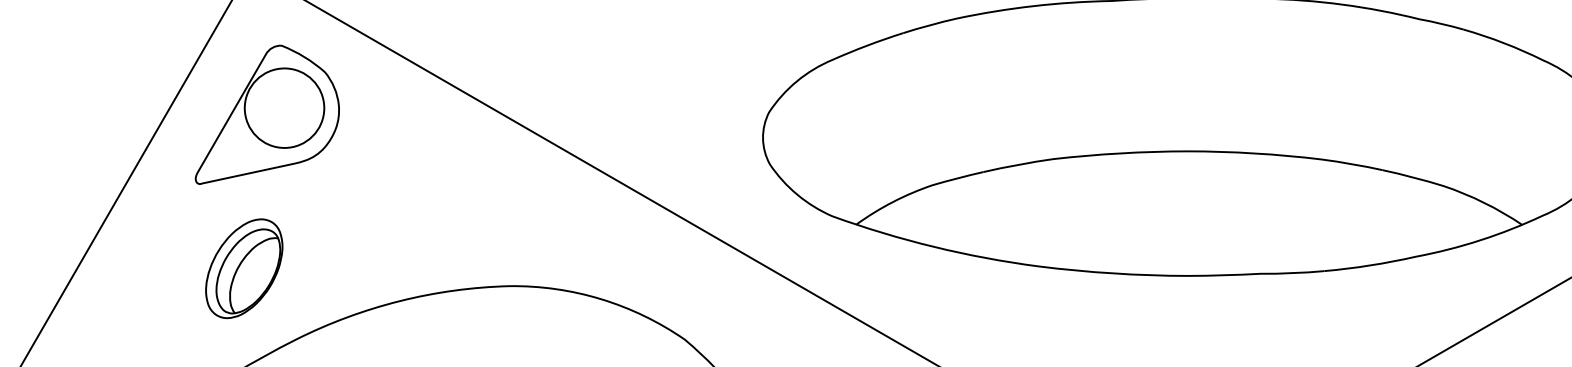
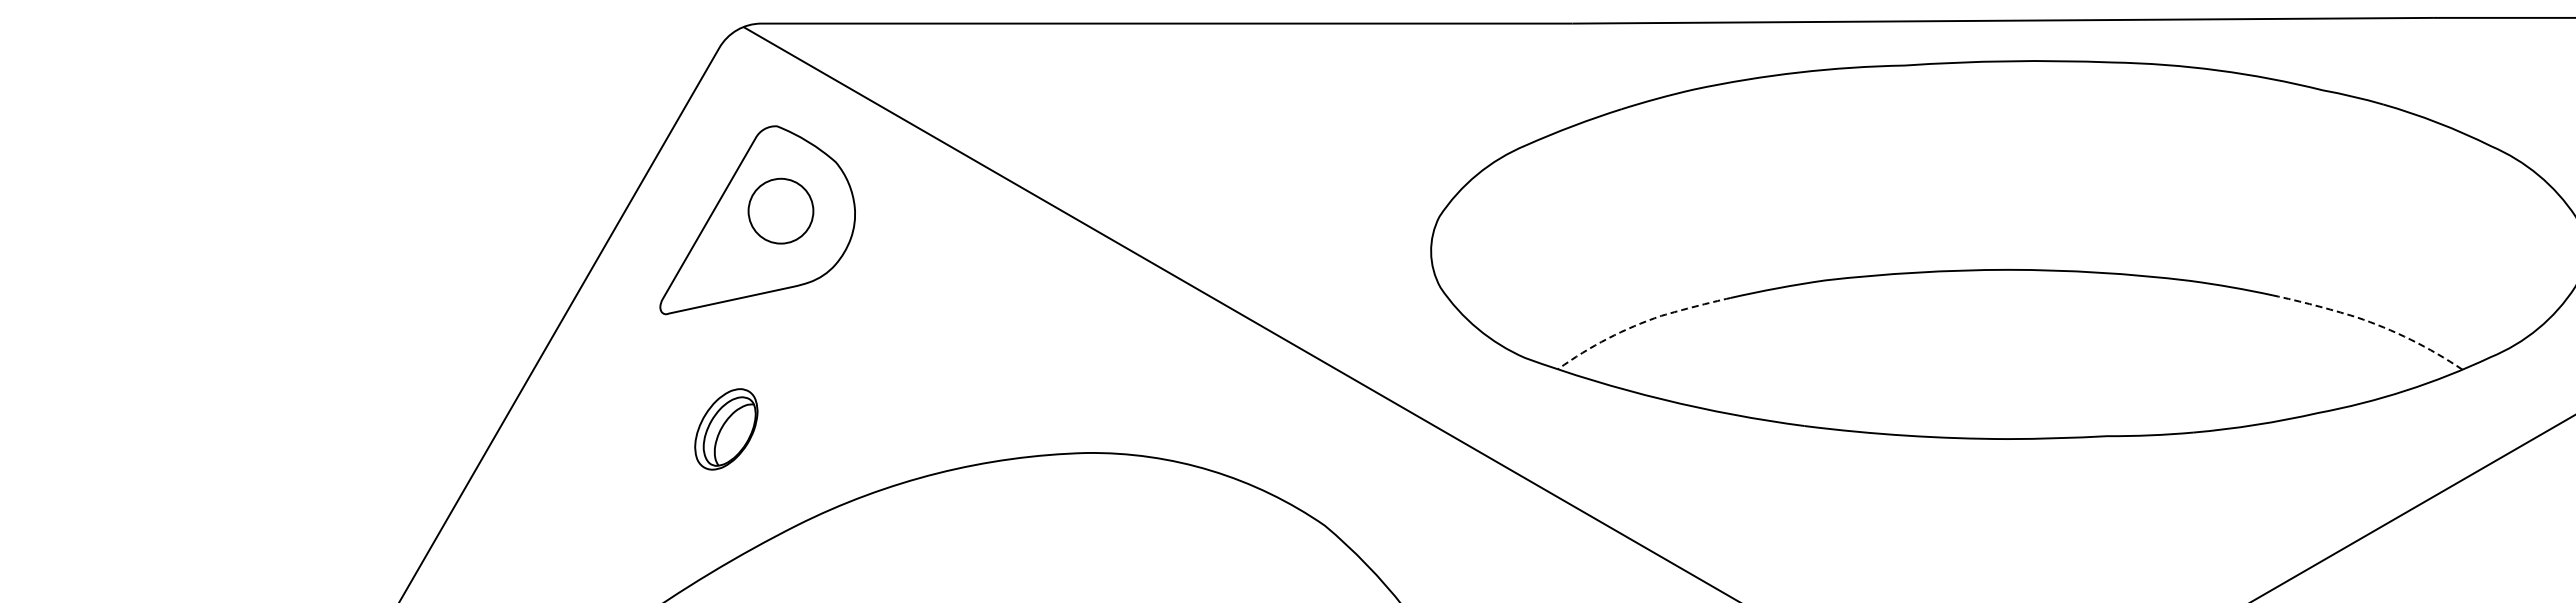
circle: (284, 108) -> (780, 211), size x0.6
line: (1454, 190) -> (2370, 322), solid -> dashed
line: (915, 191) -> (1638, 324), solid -> dashed
part: (244, 268) -> (726, 429), size x0.6

